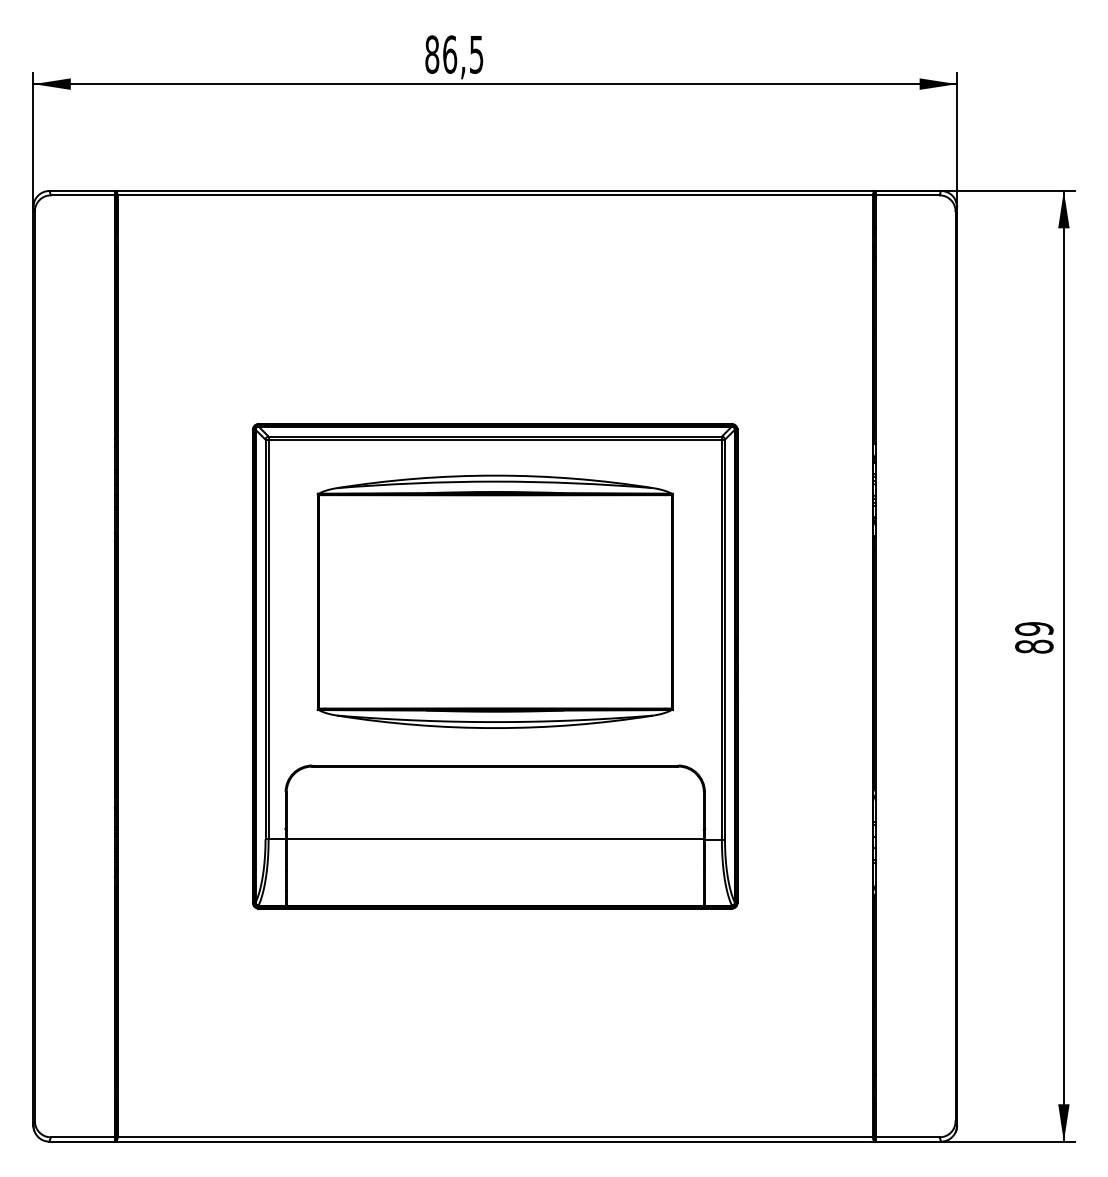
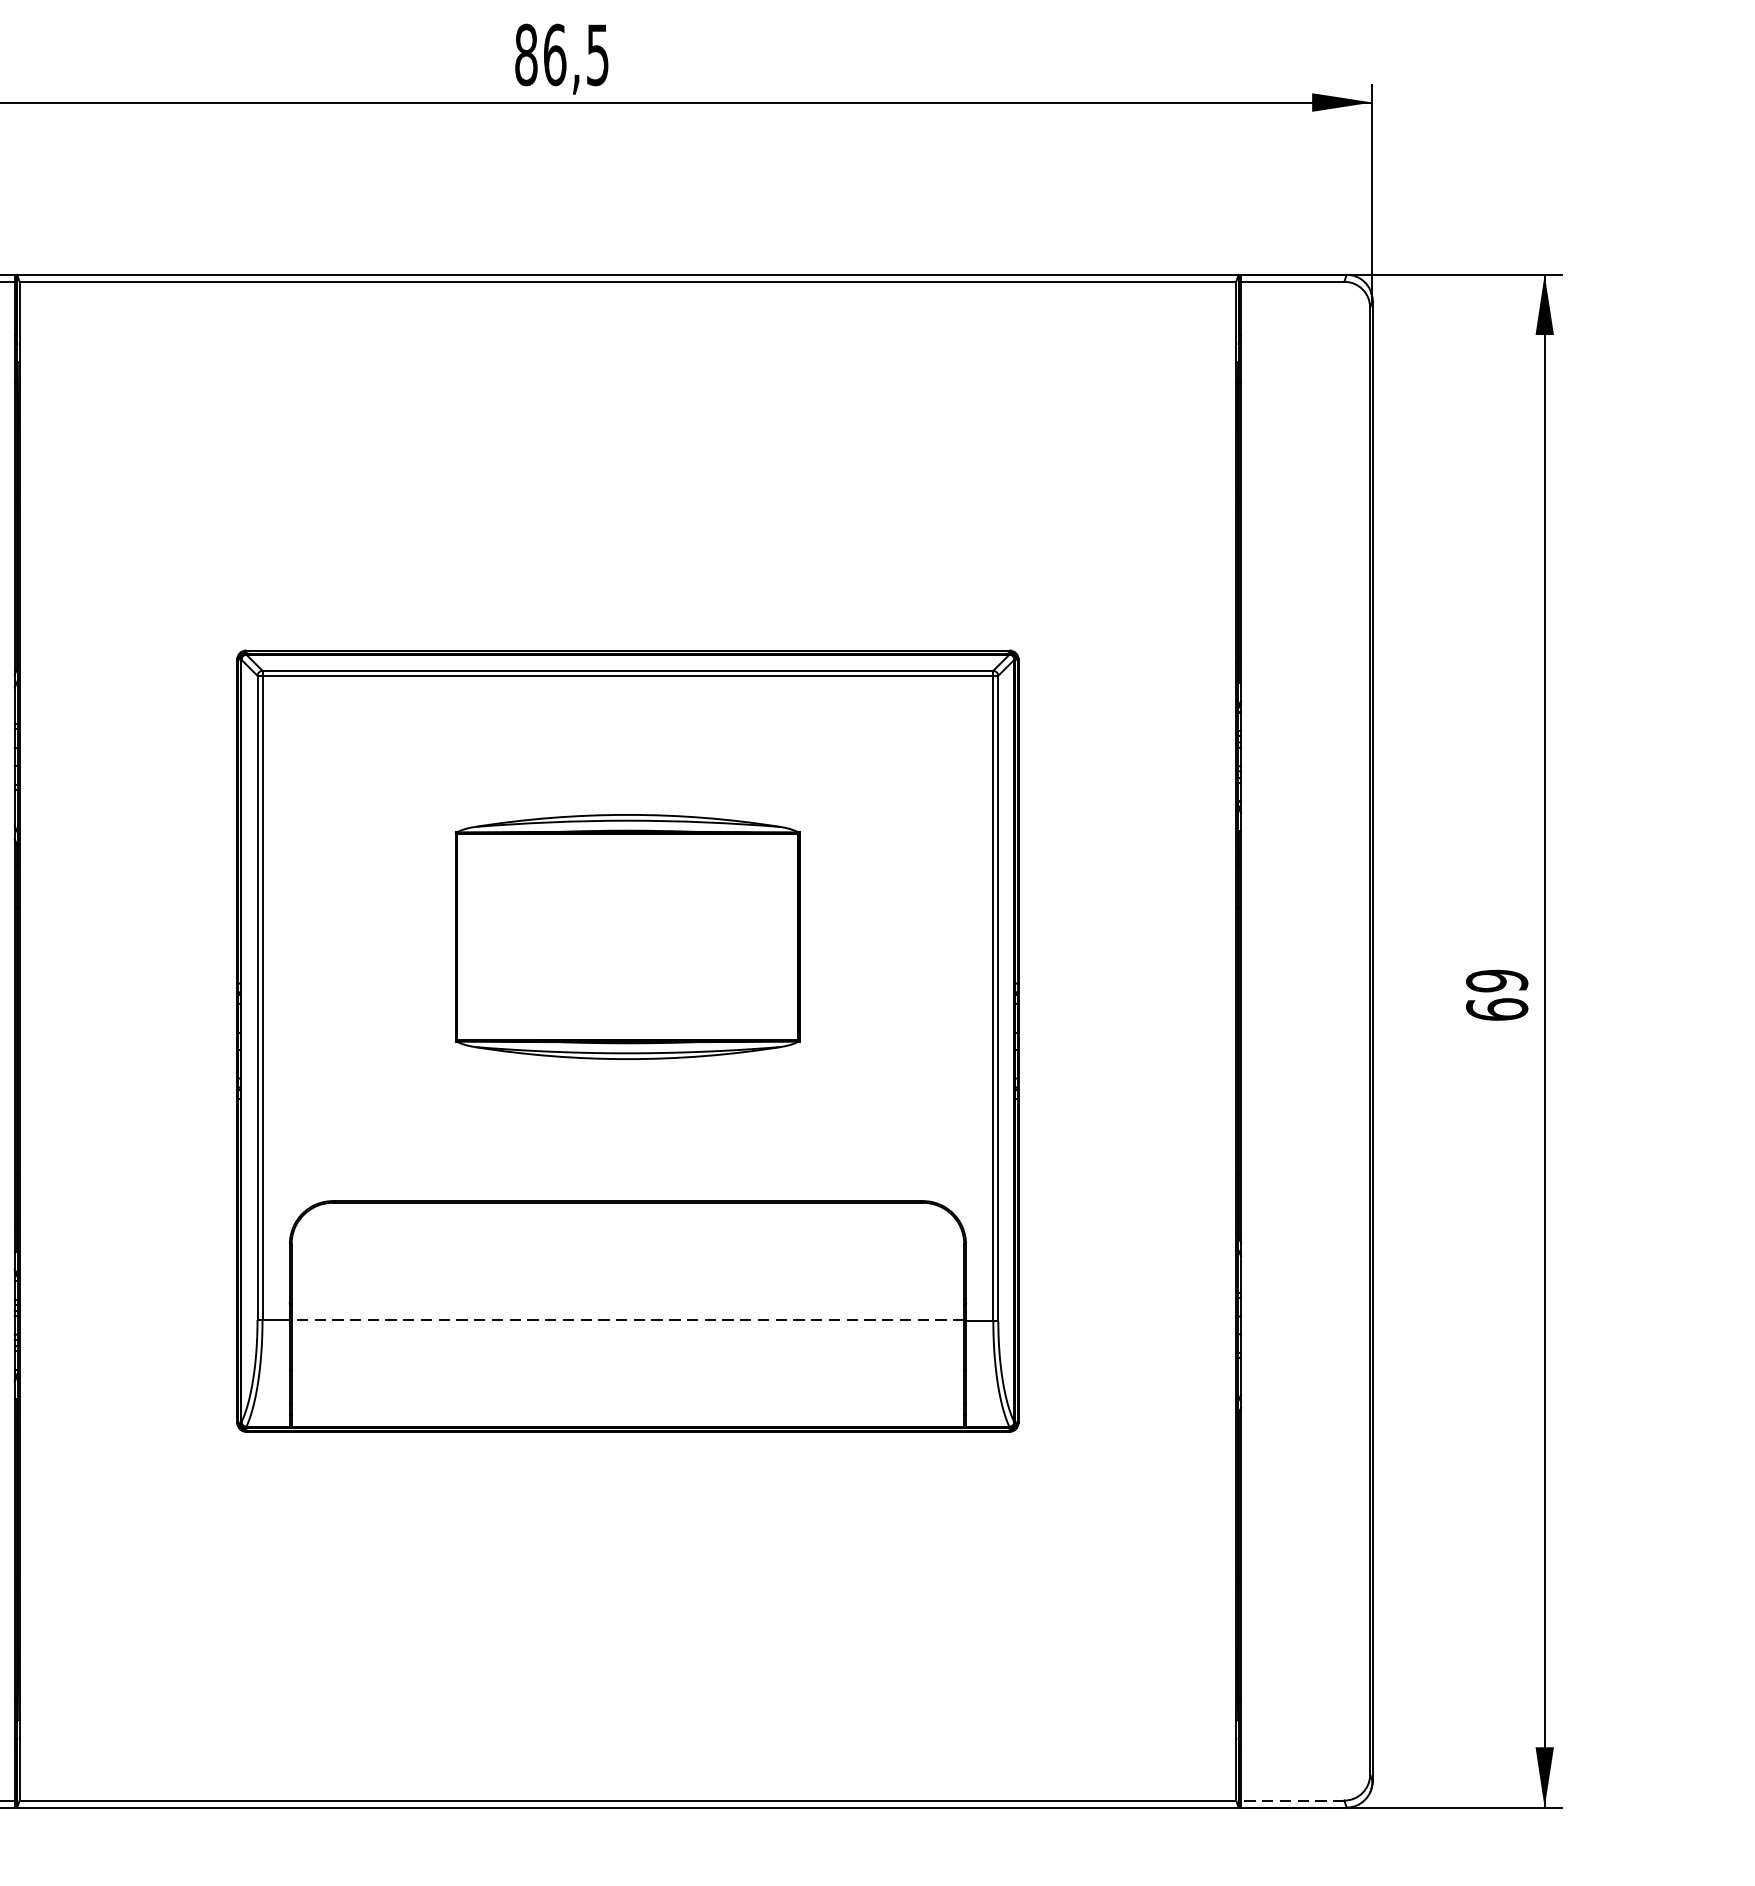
part: (494, 601) -> (626, 936), size x0.6
text: (1034, 646) -> (1497, 1009), 89 -> 69
line: (495, 839) -> (628, 1320), solid -> dashed
line: (907, 1137) -> (1292, 1800), solid -> dashed

